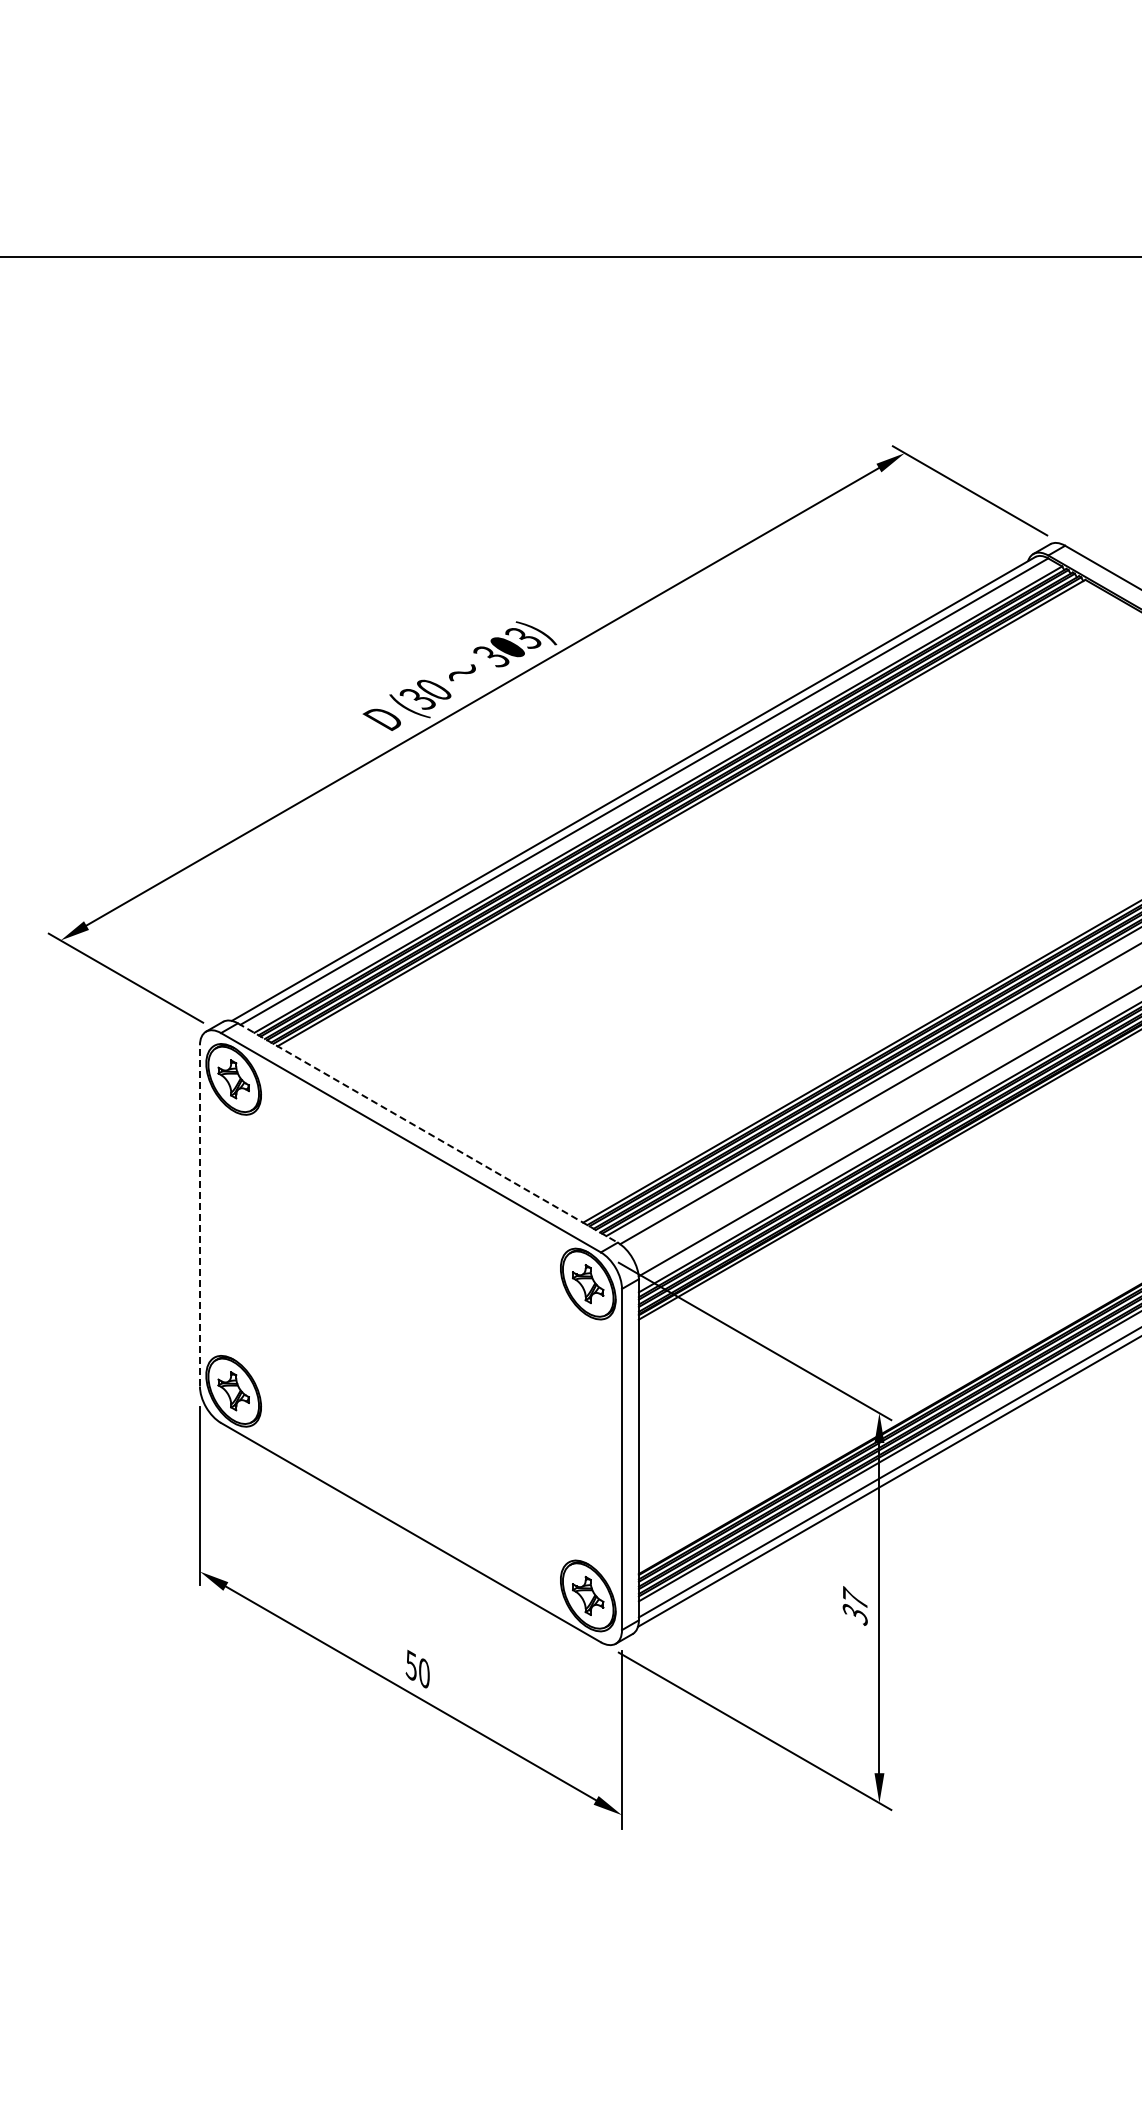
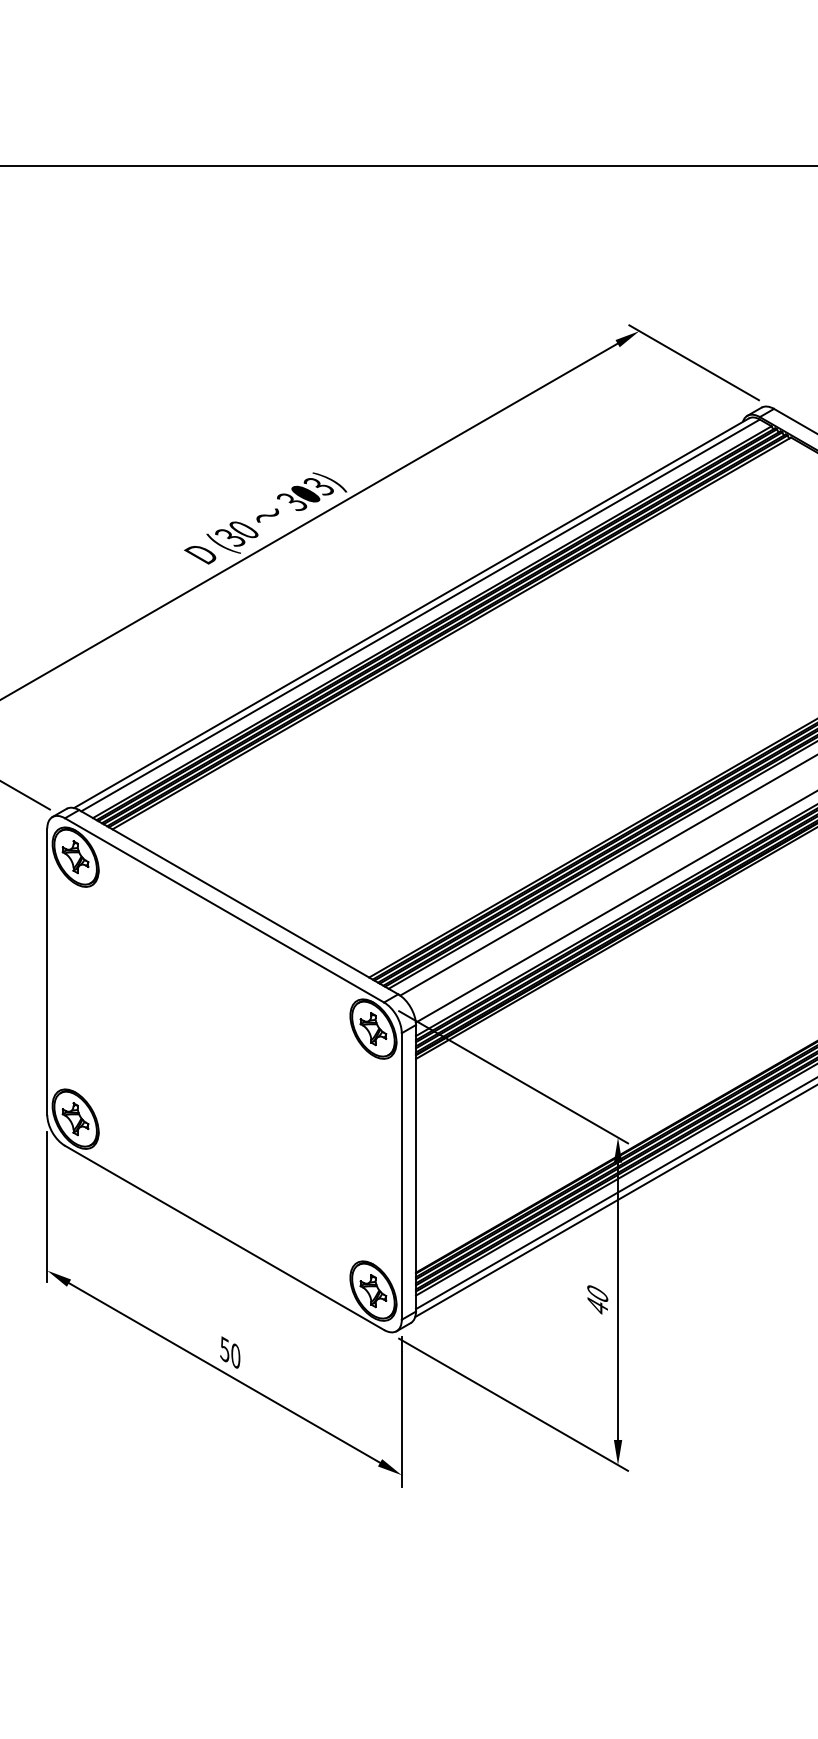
line: (428, 1133) -> (239, 902), dashed -> solid
line: (199, 1215) -> (46, 971), dashed -> solid
text: (854, 1605) -> (597, 1299), 37 -> 40

